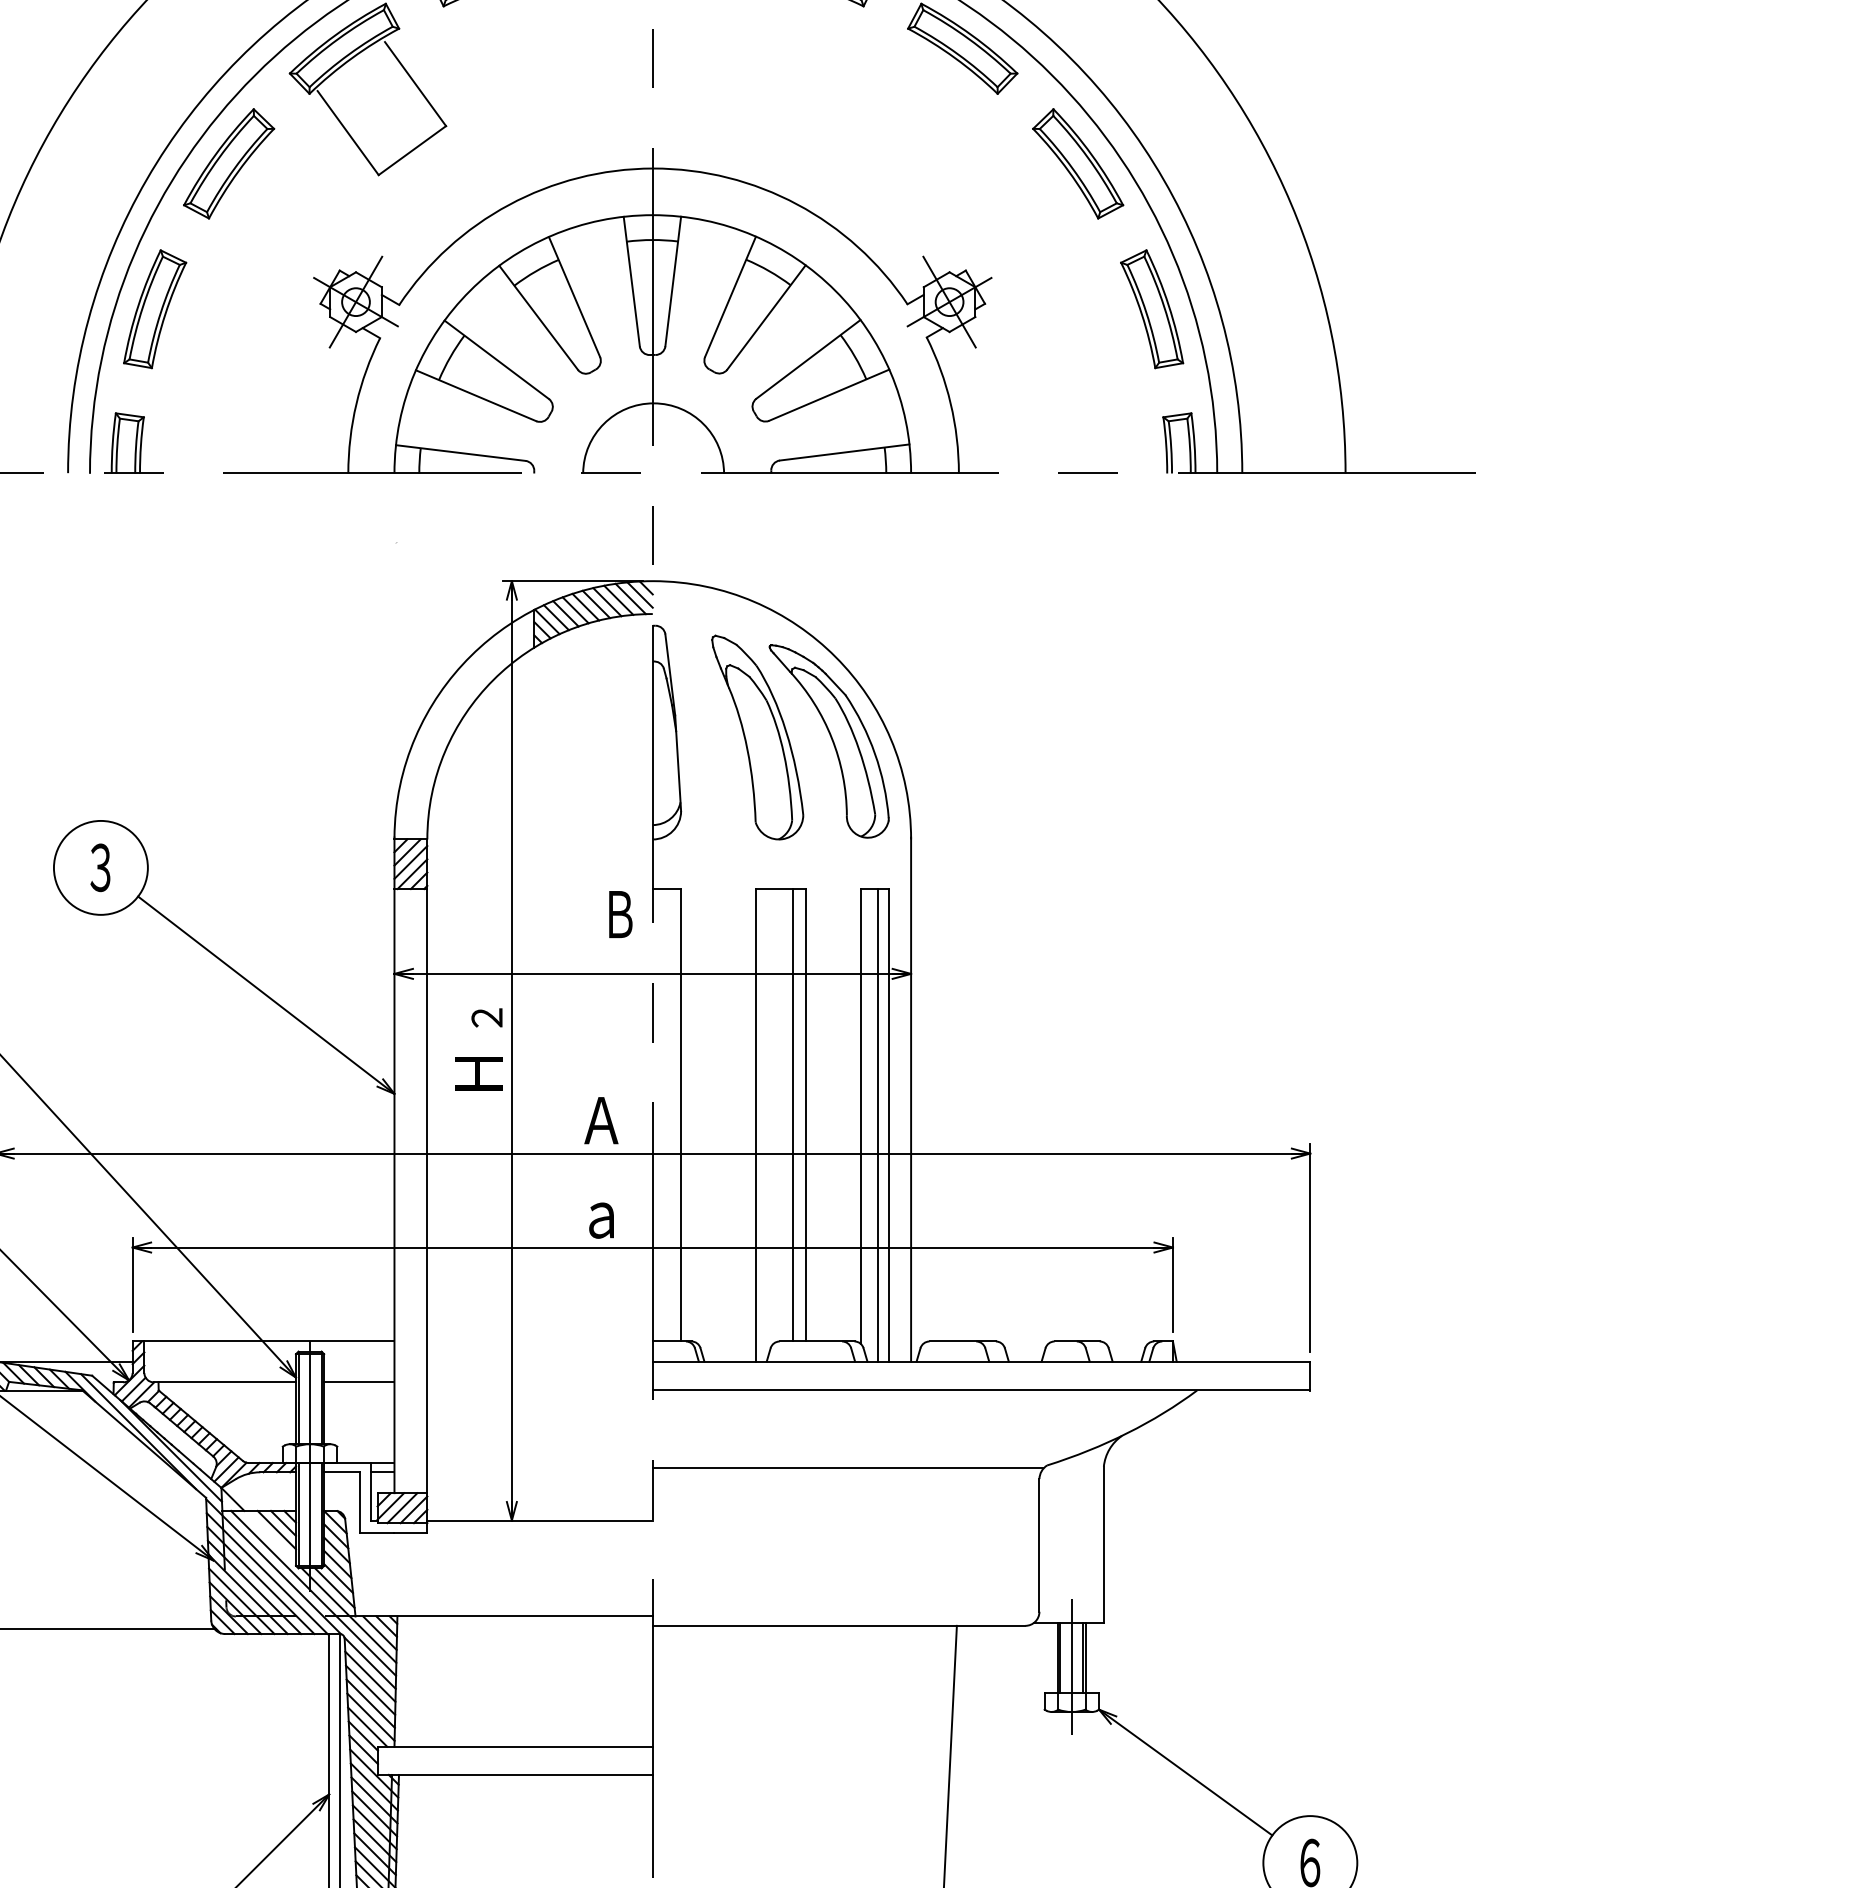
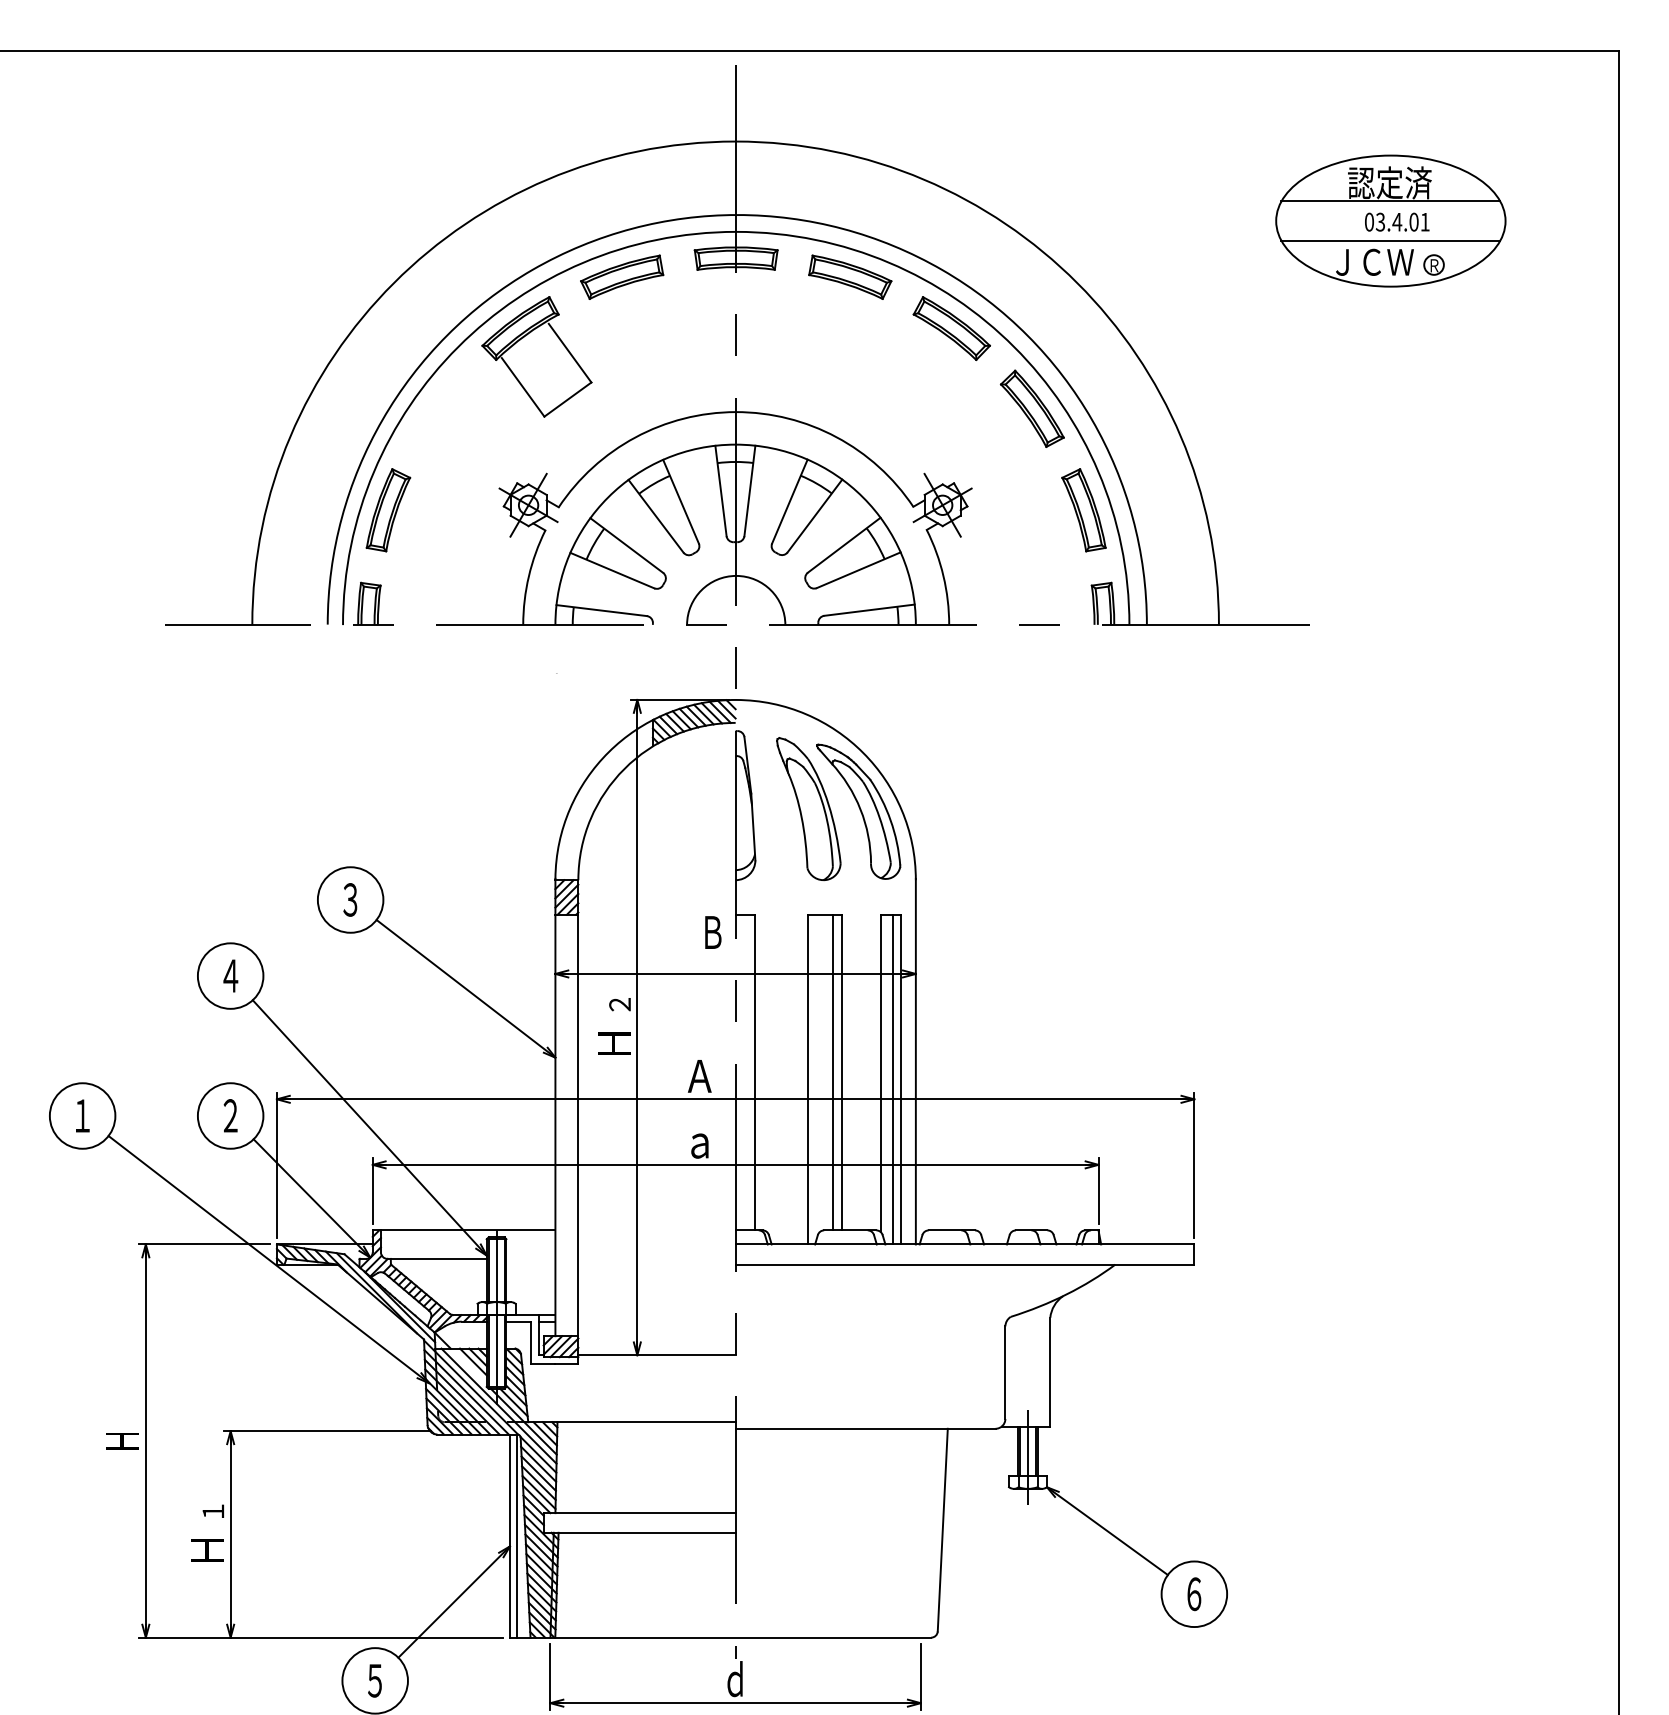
part: (228, 163) -> (439, 408), removed
line: (358, 1381) -> (530, 1258), removed
line: (847, 1467) -> (871, 1318), removed

